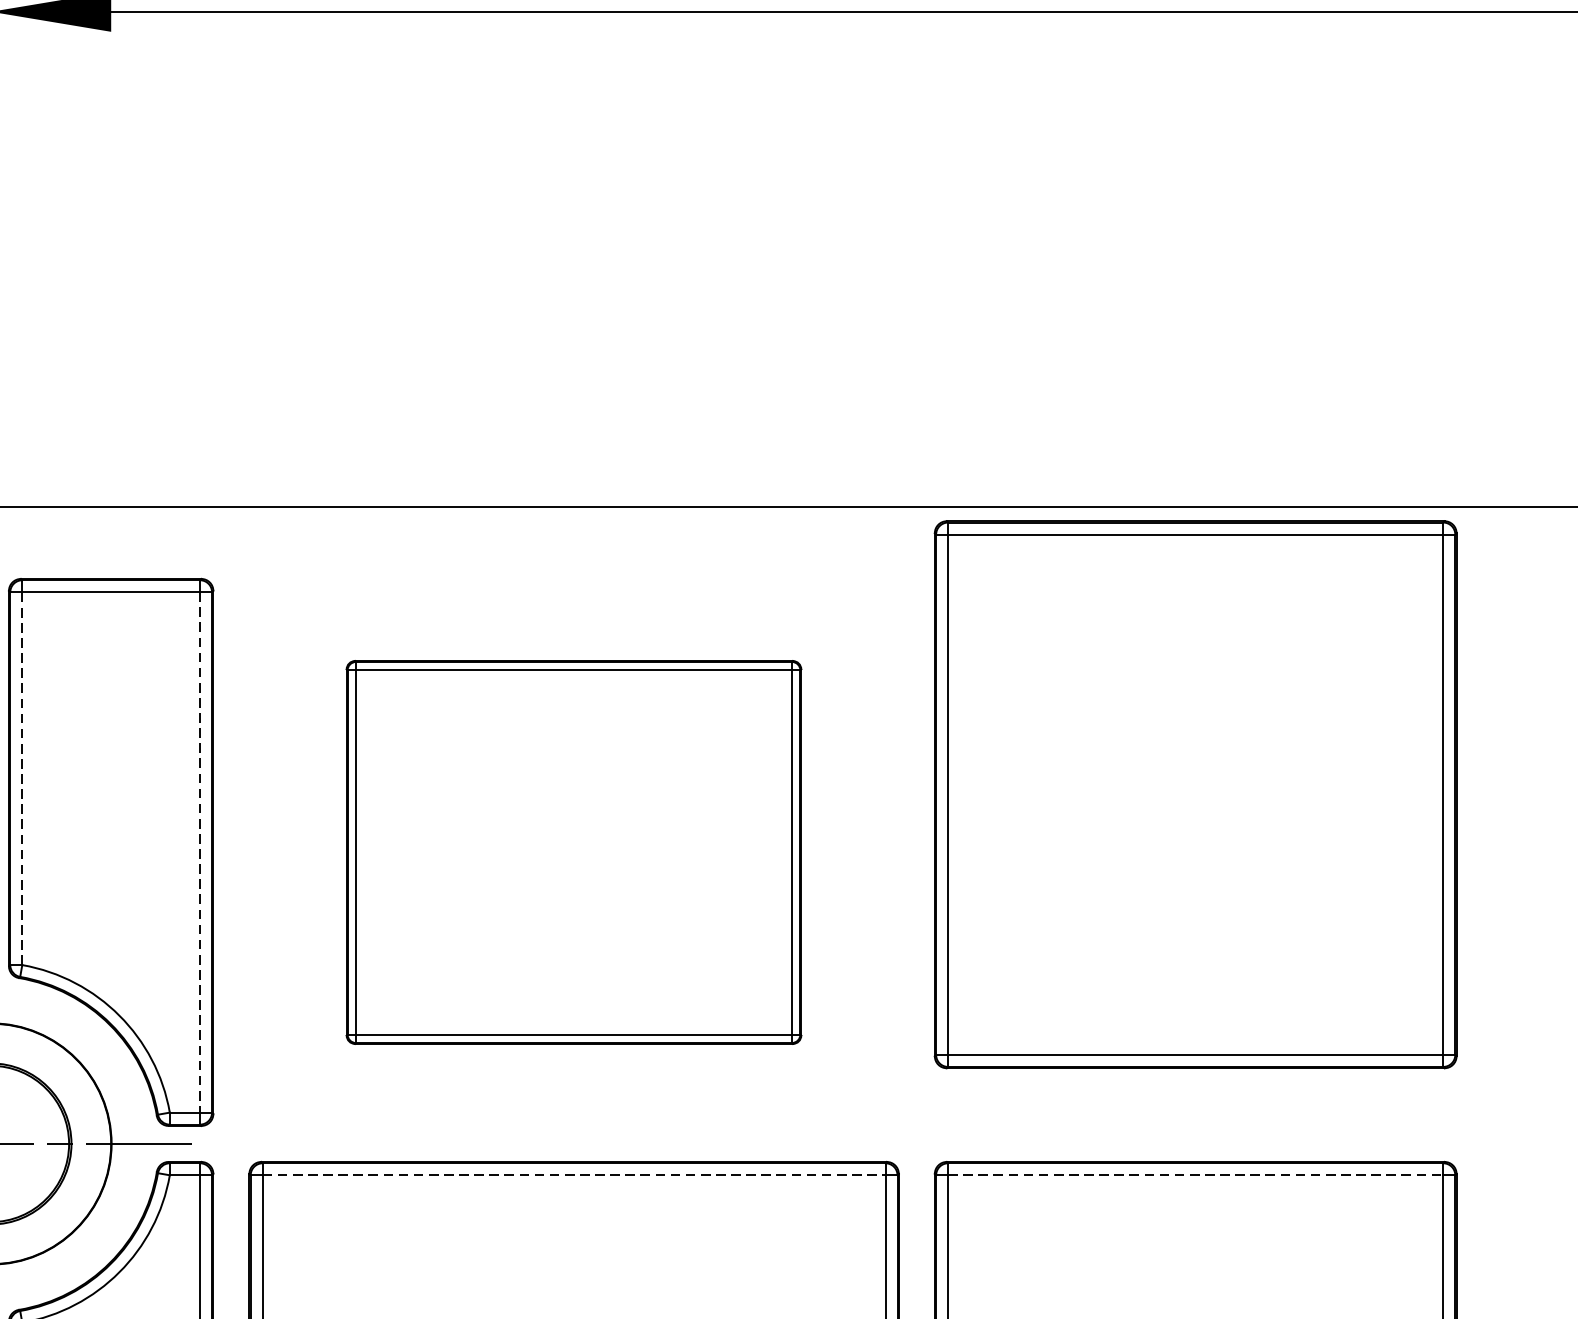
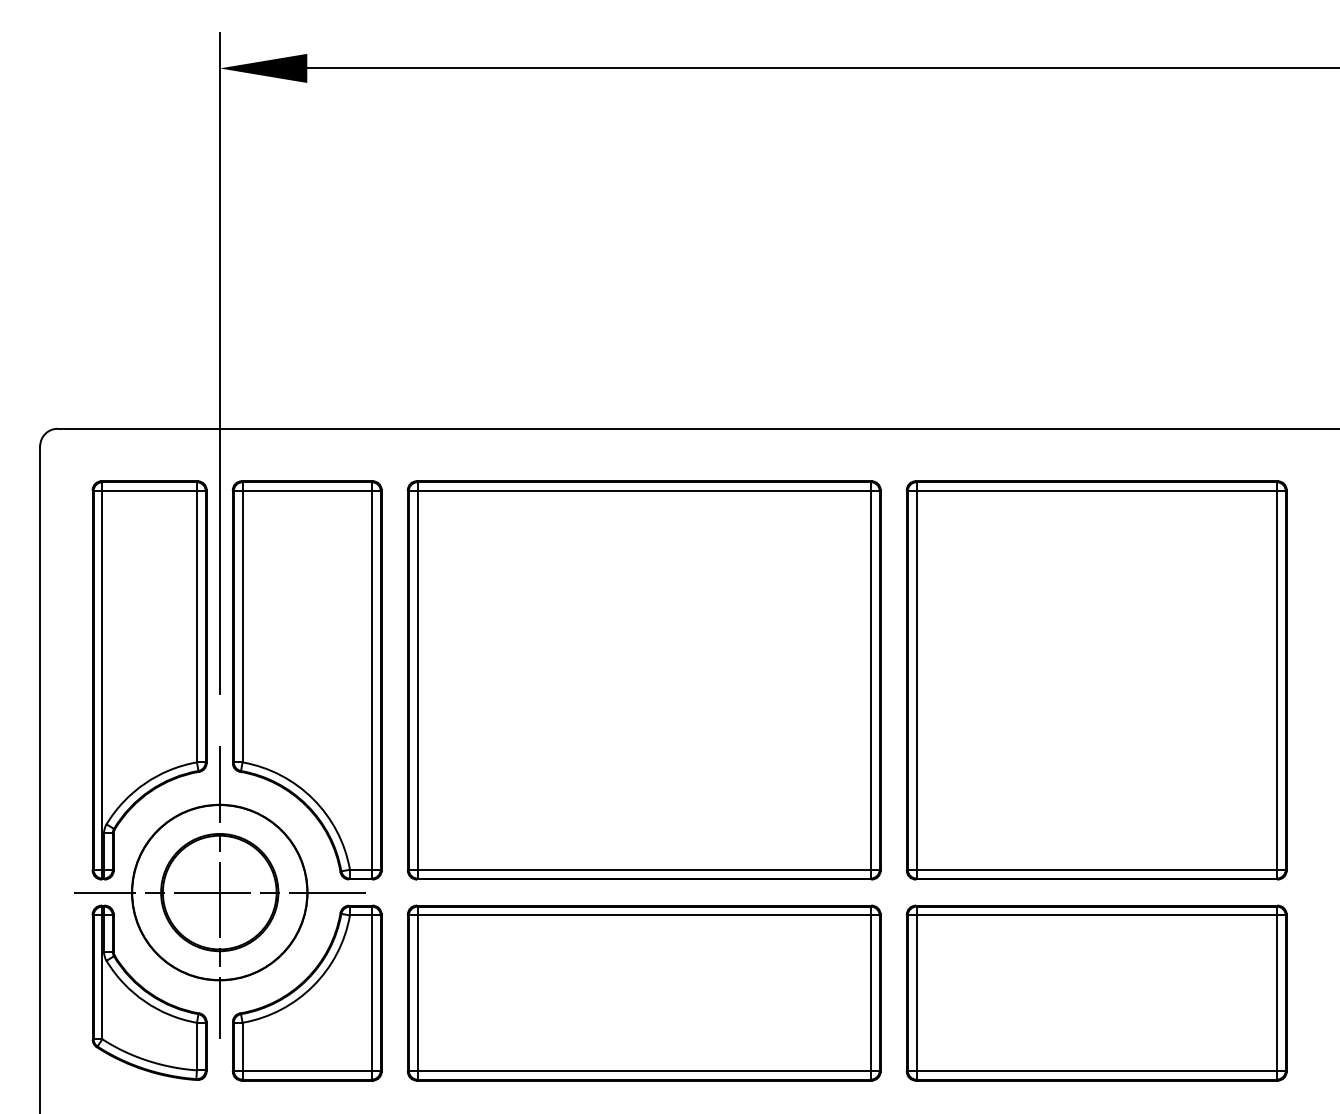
line: (22, 778) -> (242, 626), dashed -> solid
part: (1195, 794) -> (1096, 680), moved
line: (199, 852) -> (371, 680), dashed -> solid
part: (573, 852) -> (643, 680), size x1.43
line: (574, 1175) -> (644, 915), dashed -> solid
line: (1196, 1175) -> (1097, 915), dashed -> solid

